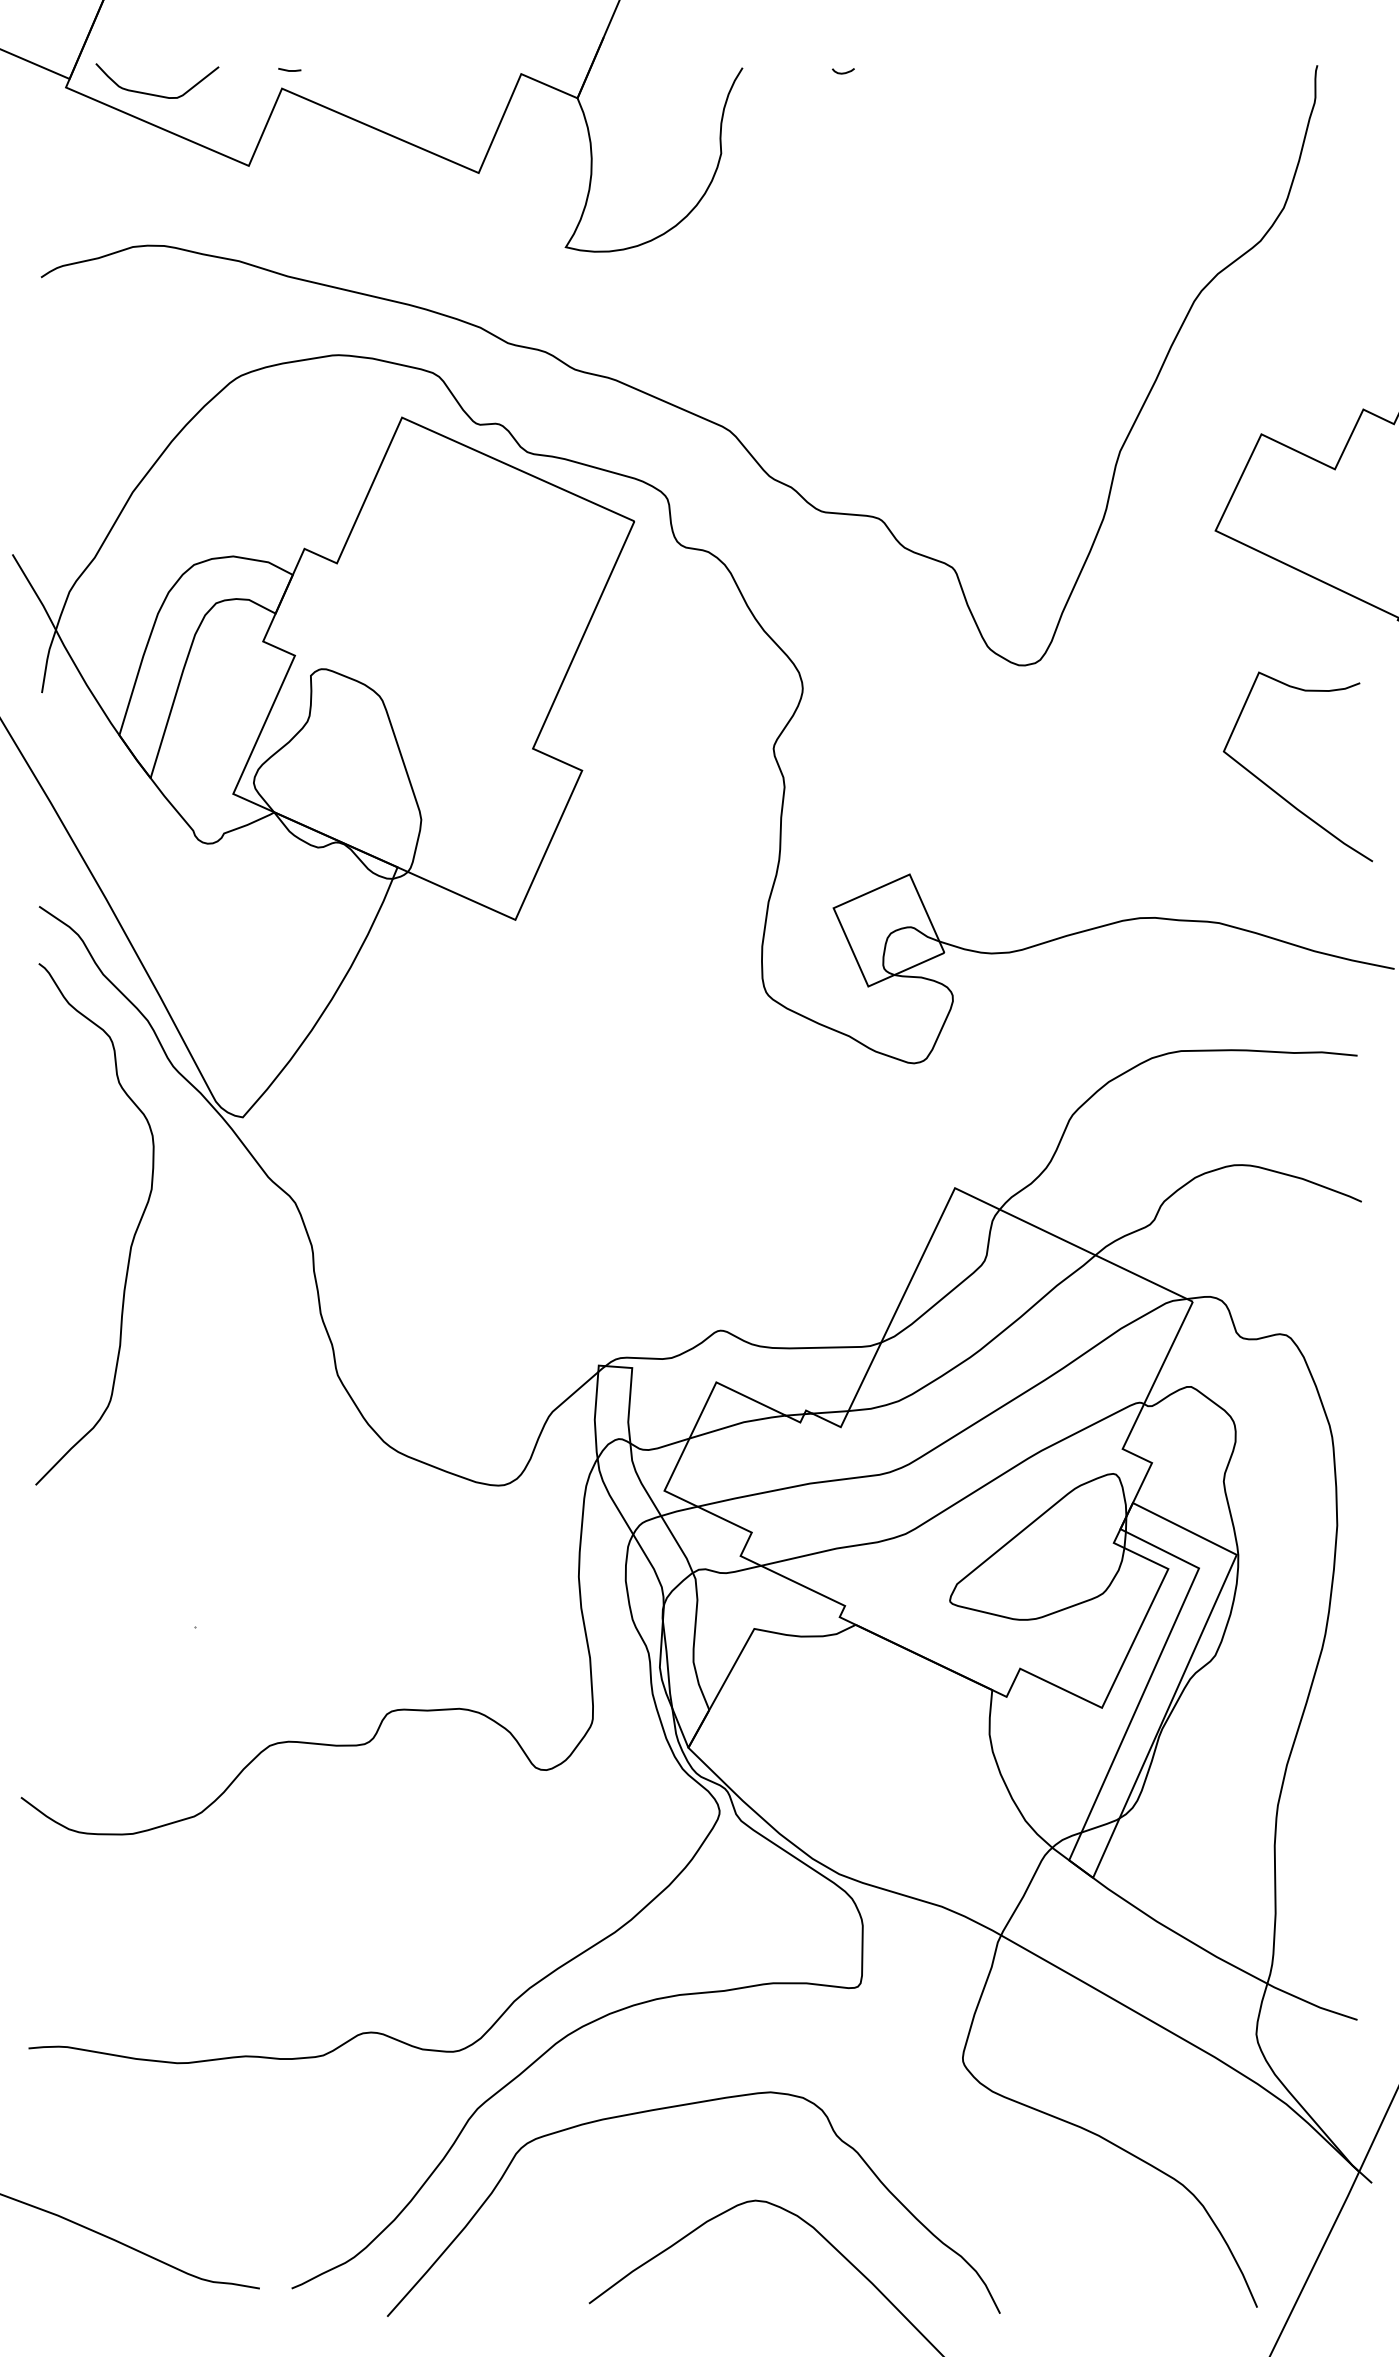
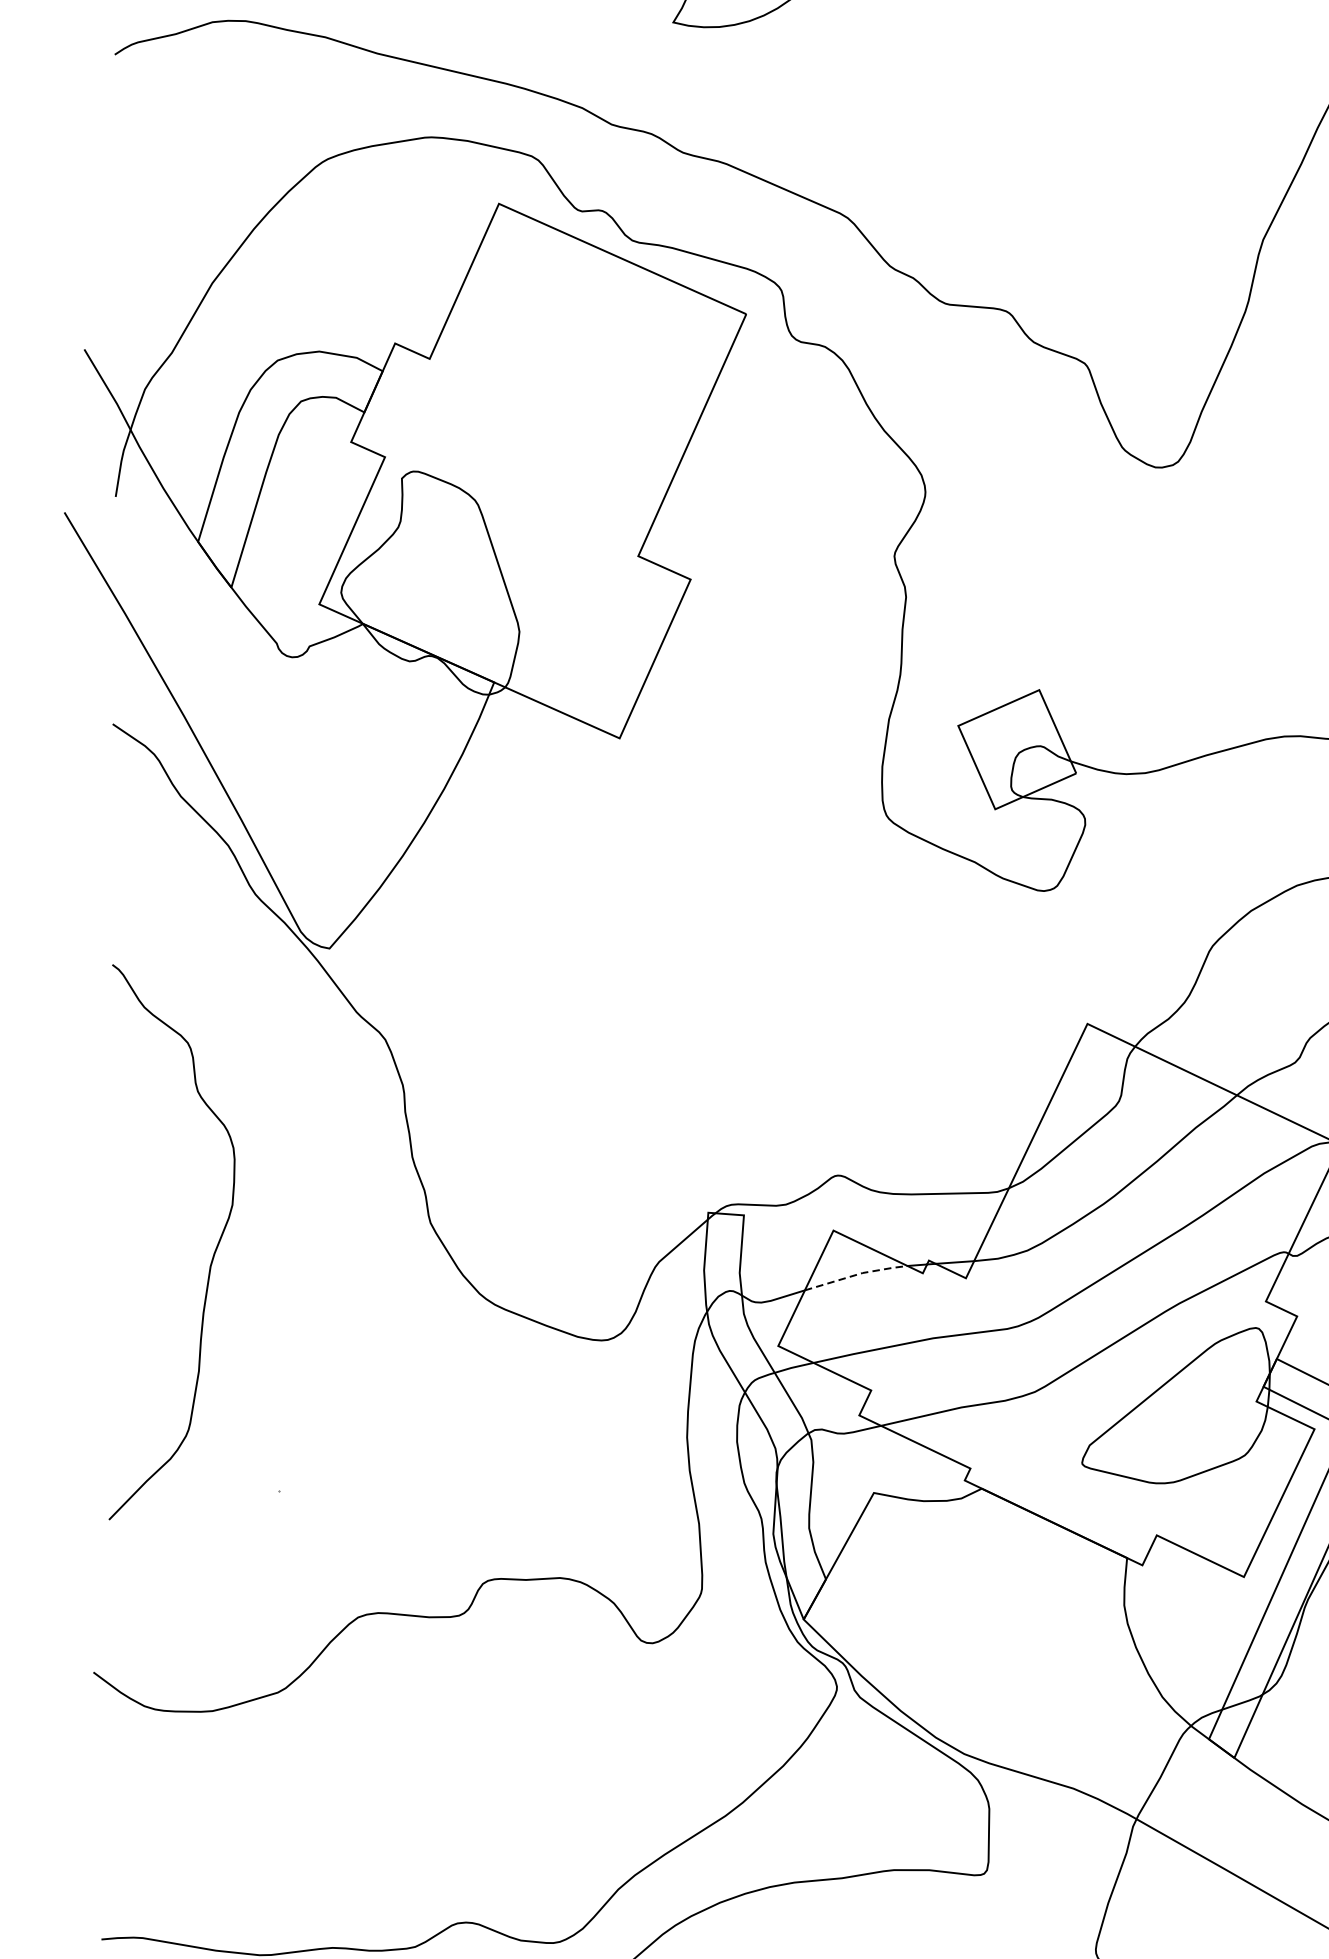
curve: (132, 1238) -> (212, 1257), moved
line: (739, 1423) -> (858, 1274), solid -> dashed

